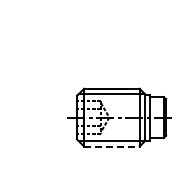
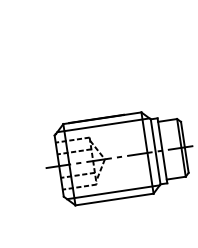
line: (111, 146) -> (114, 199), dashed -> solid

